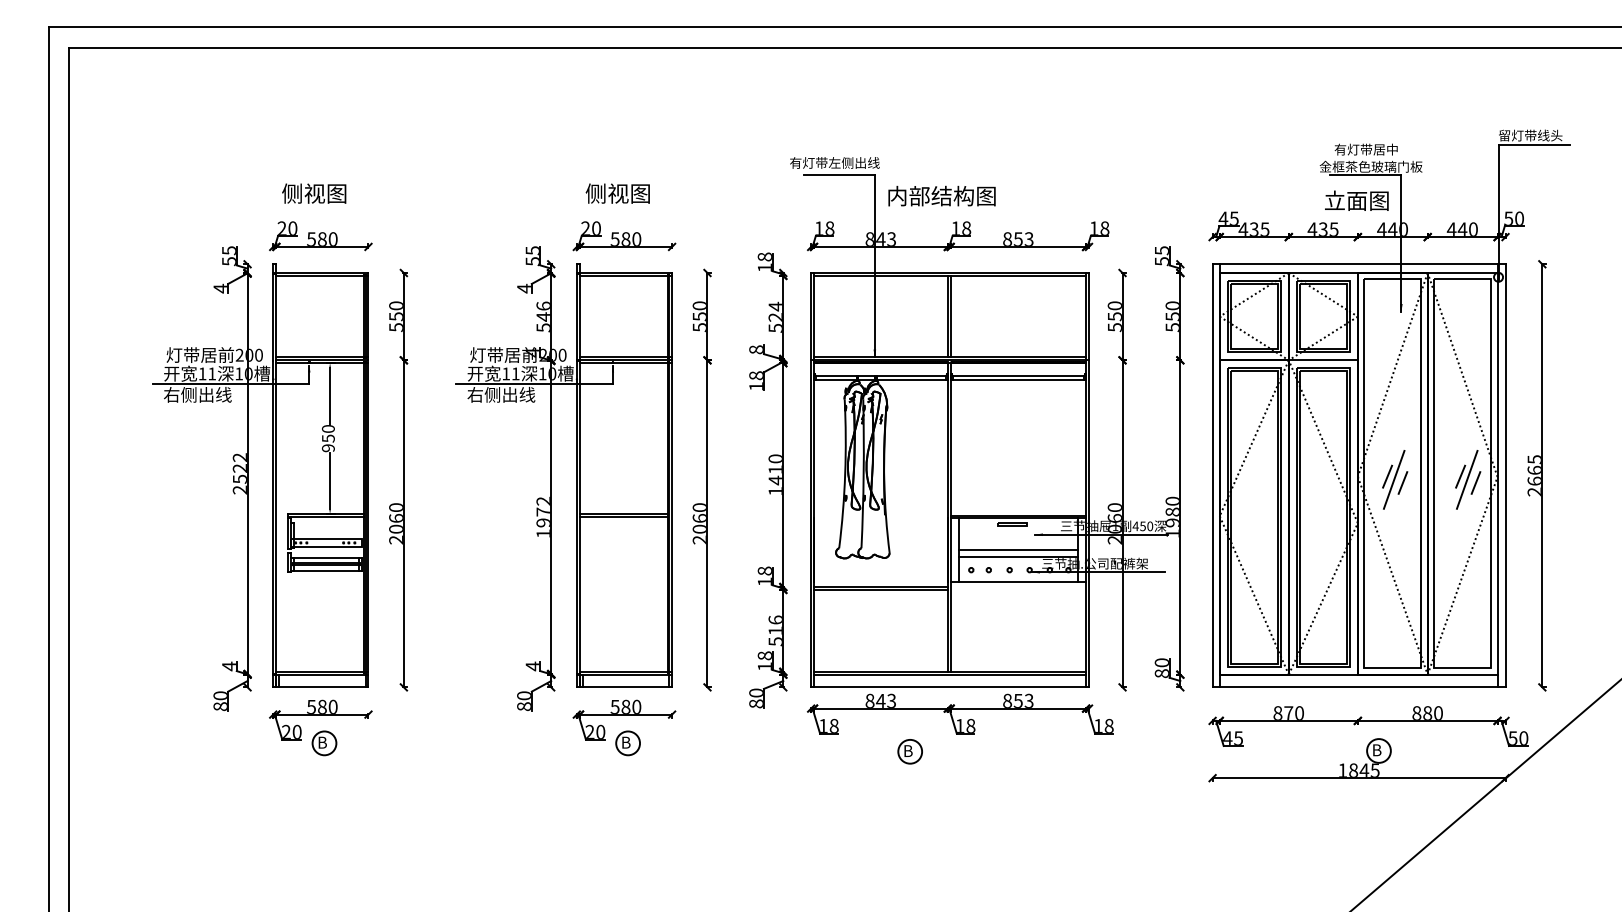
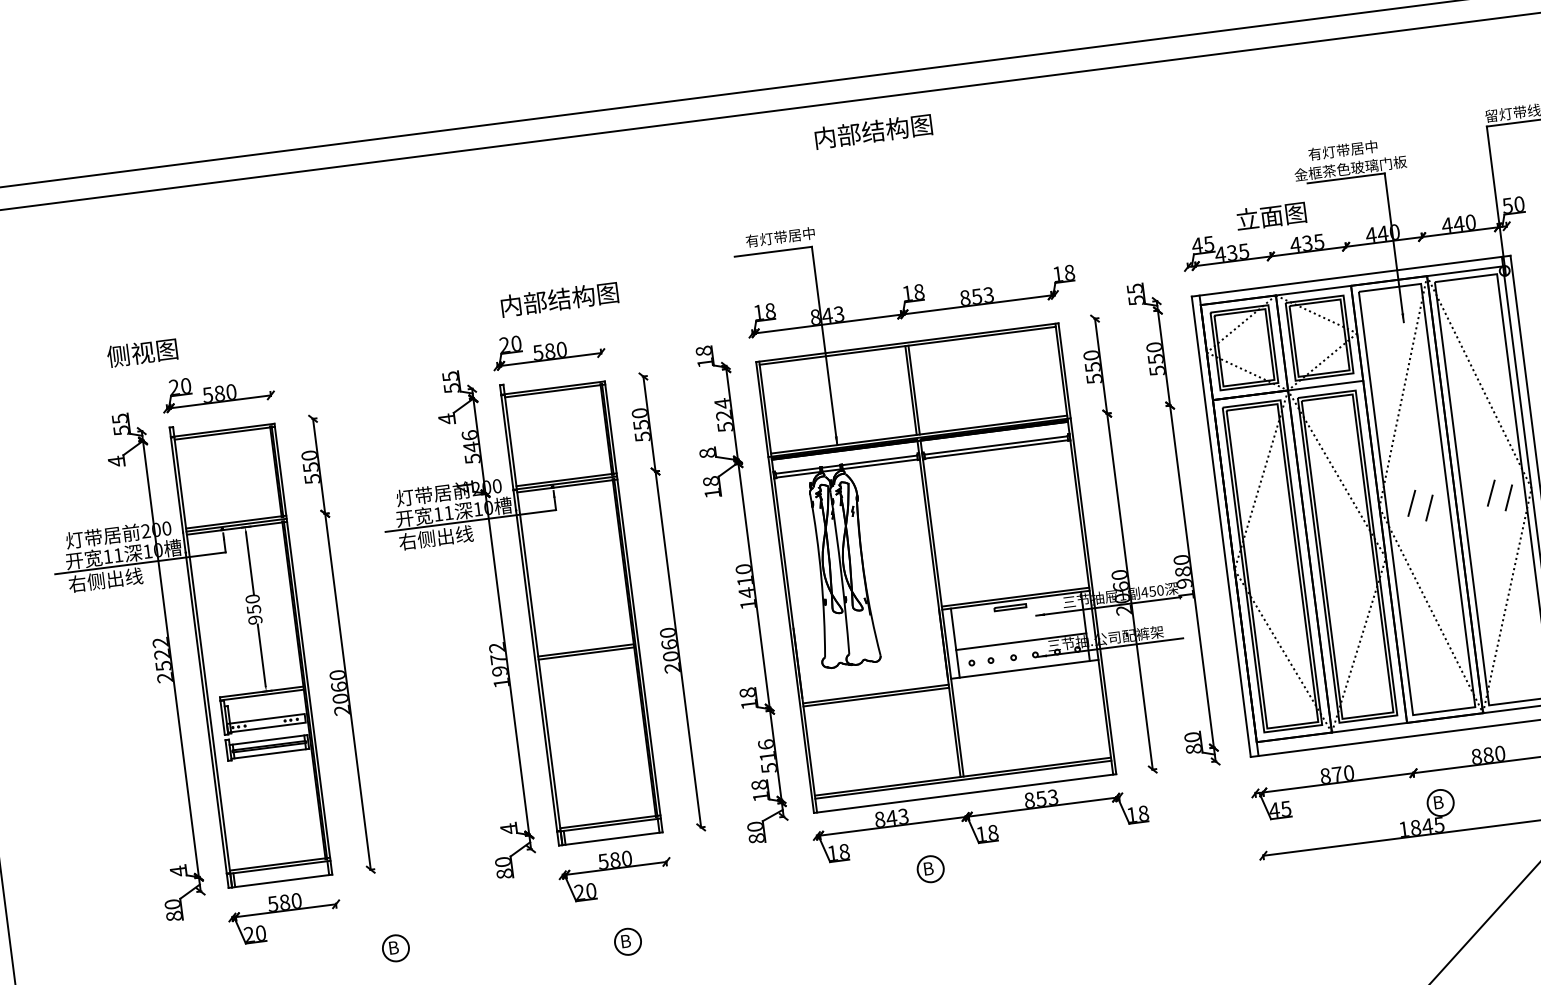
text: (834, 162) -> (766, 238), 有灯带左侧出线 -> 有灯带居中
text: (314, 193) -> (142, 352), moved
text: (639, 193) -> (558, 299), 侧视图 -> 内部结构图
text: (941, 195) -> (872, 130), moved
text: (1356, 200) -> (1270, 215), moved
line: (1393, 479) -> (1418, 505), removed
line: (1466, 479) -> (1498, 495), removed
line: (1018, 550) -> (1020, 635), removed
part: (324, 743) -> (395, 948), moved
part: (627, 743) -> (627, 942), moved

